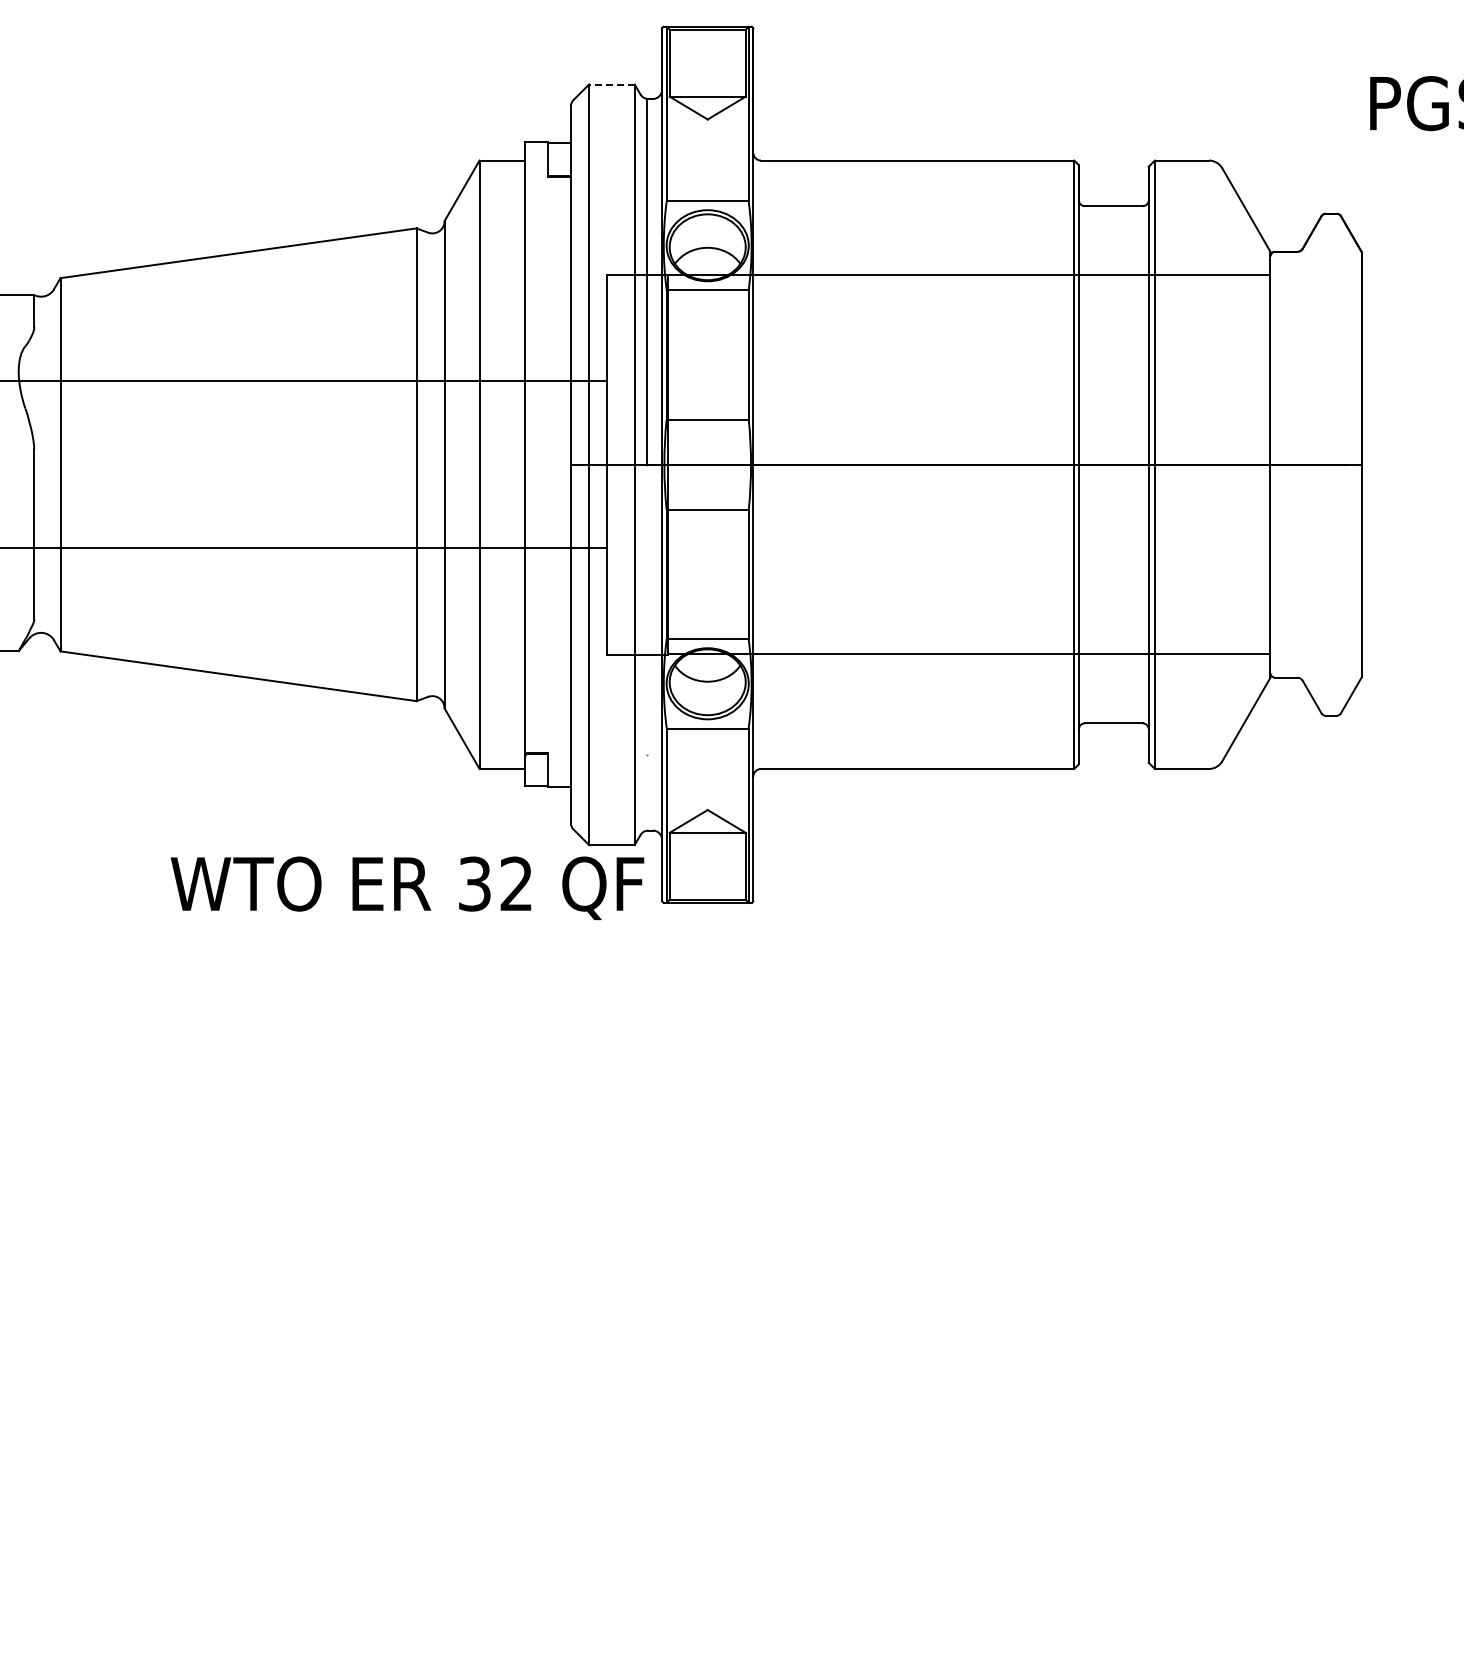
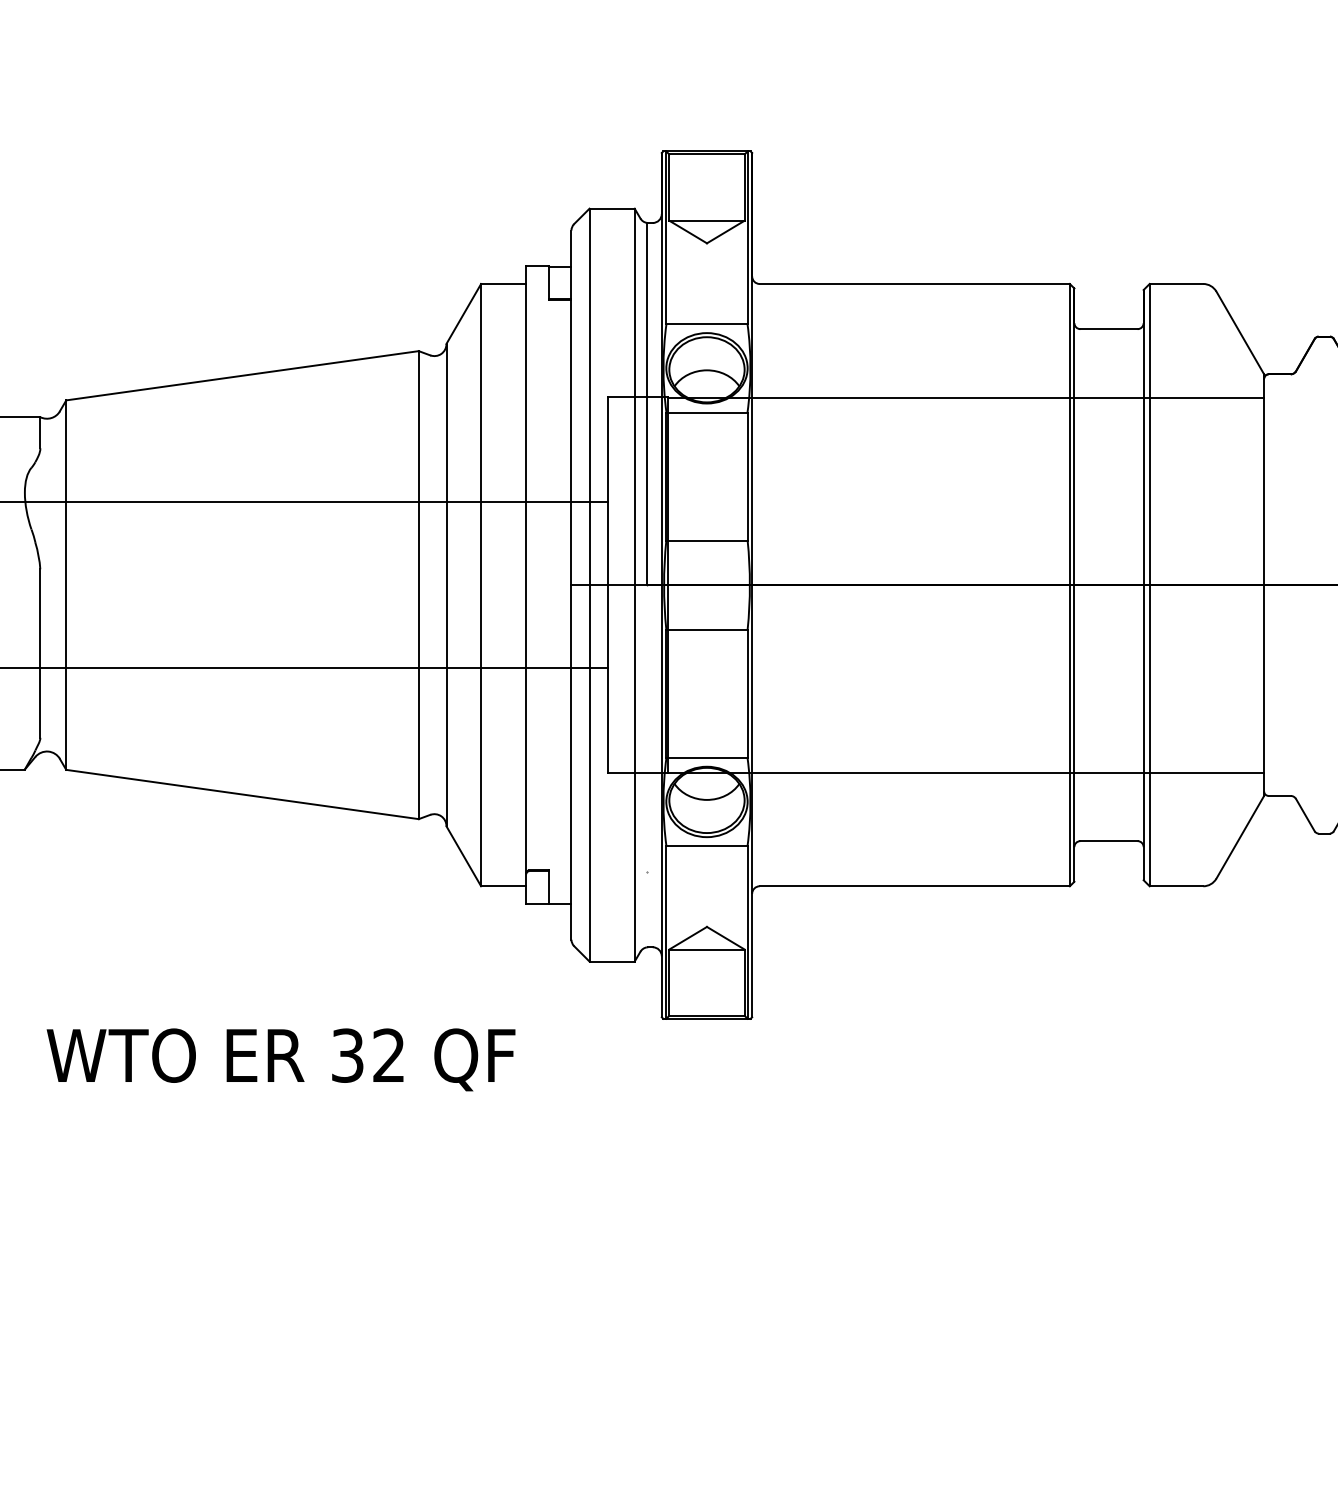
line: (611, 84) -> (611, 208), dashed -> solid
text: (407, 887) -> (281, 1059), moved

